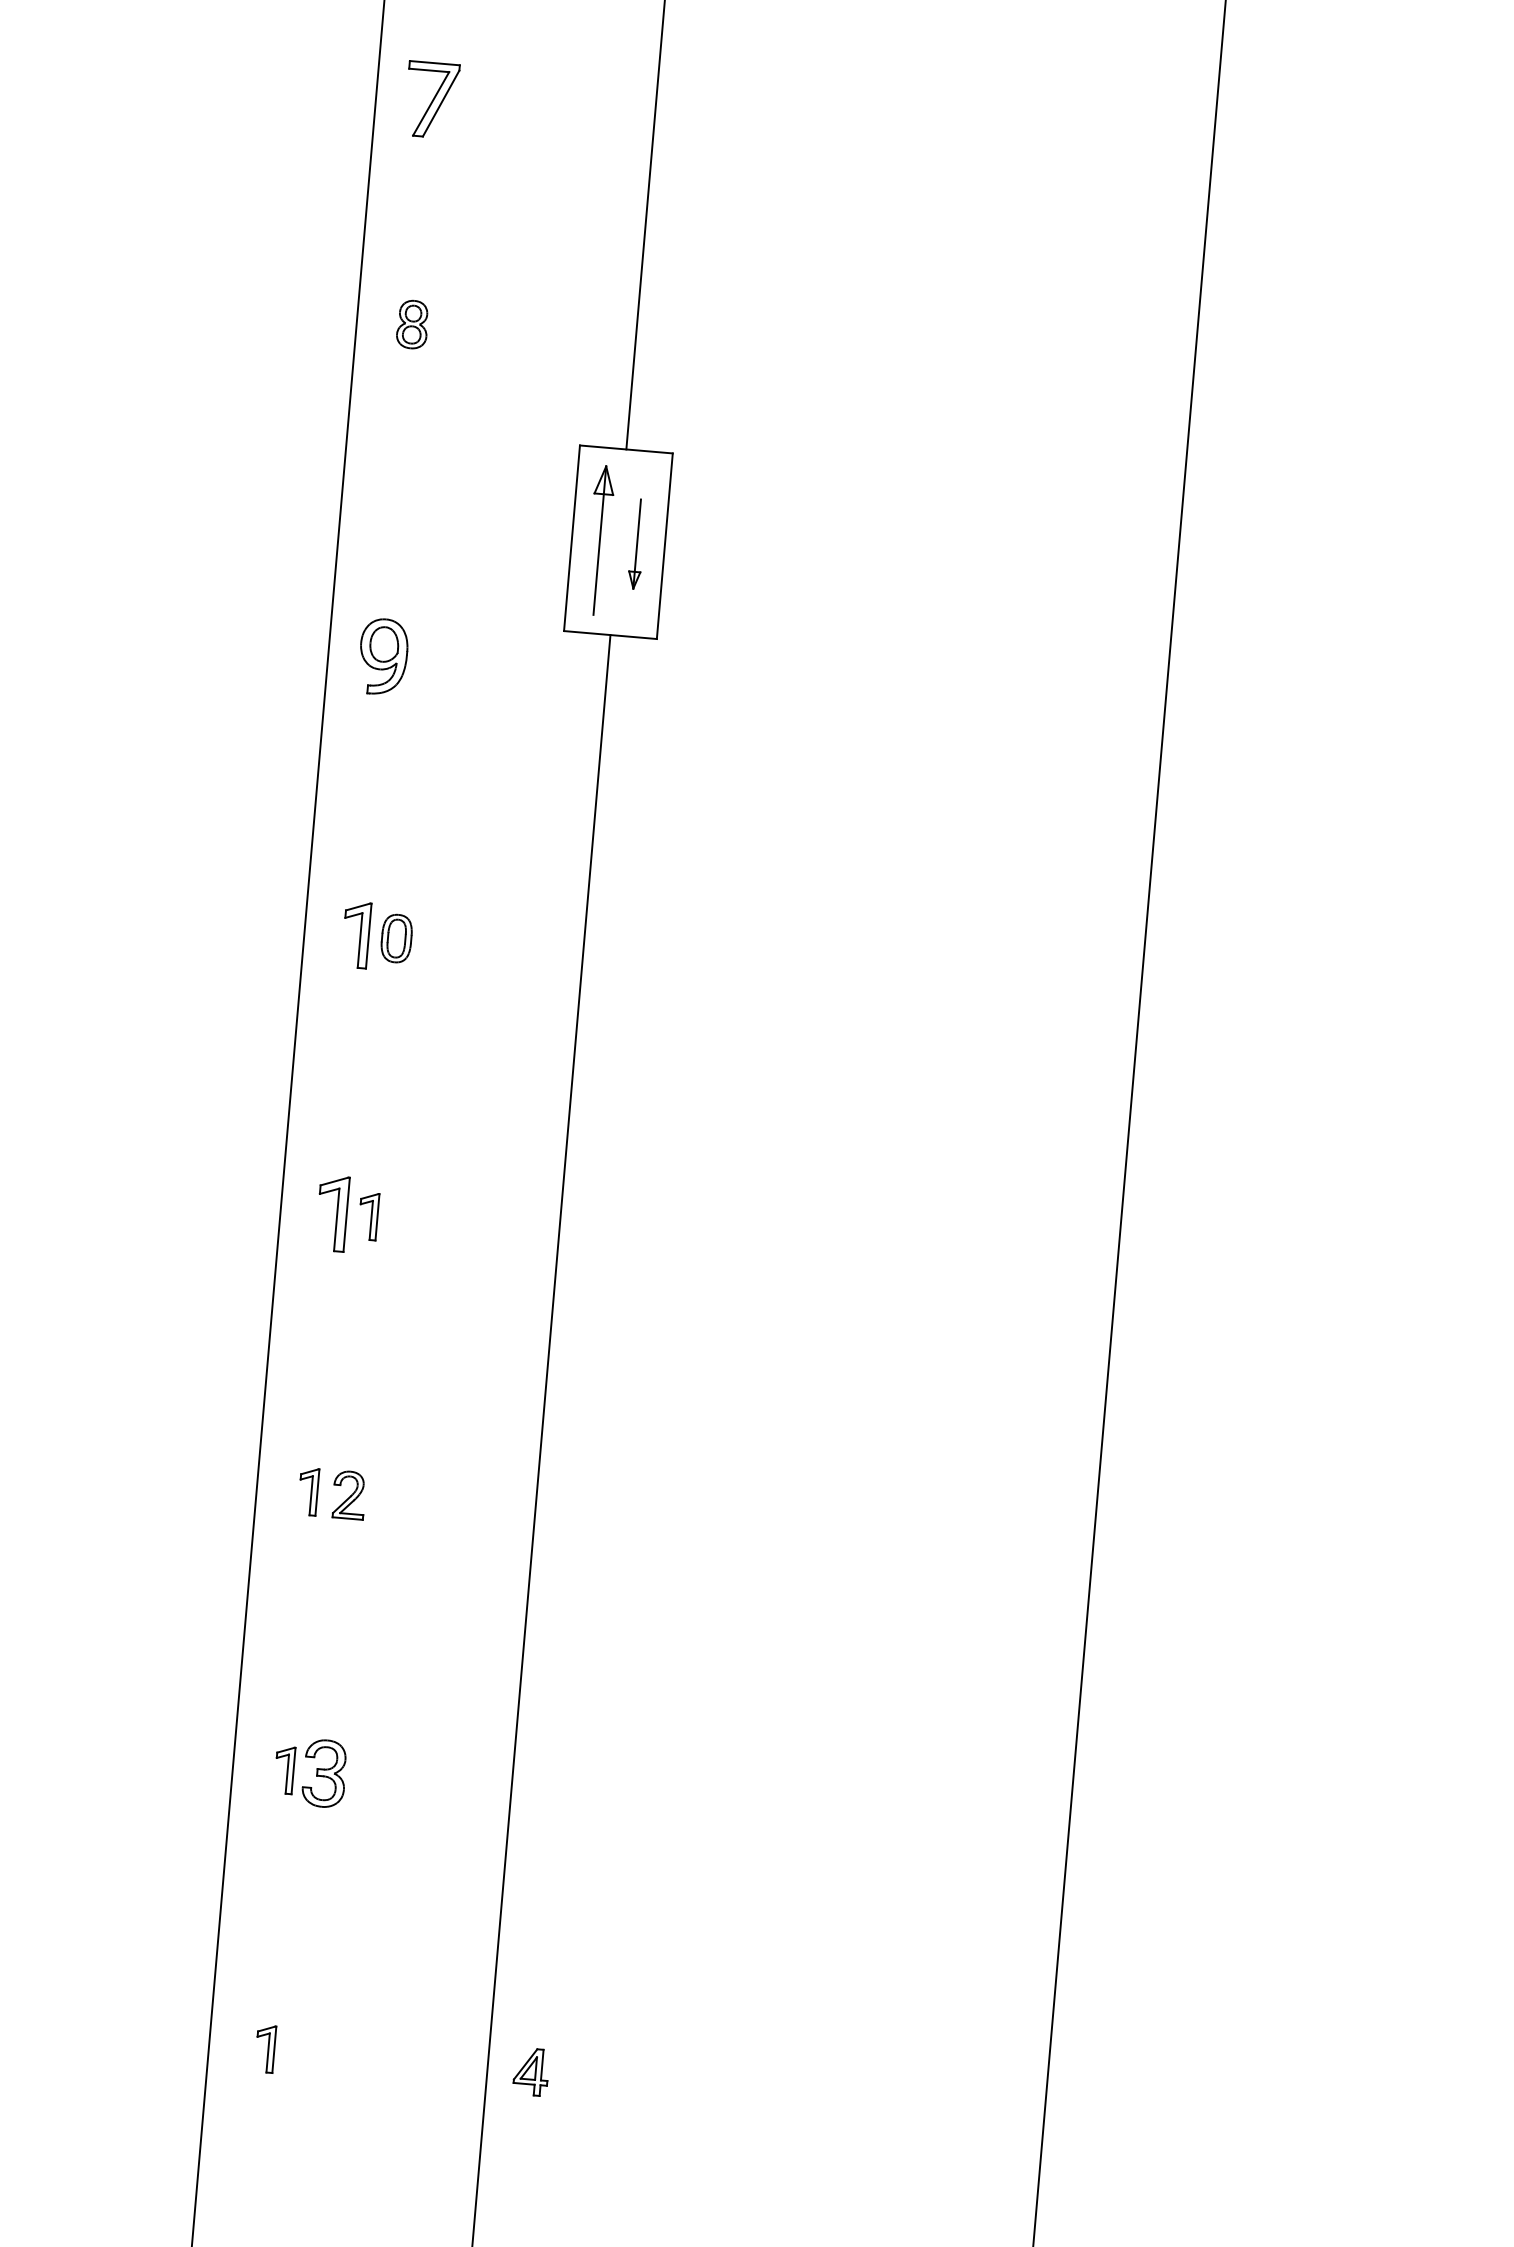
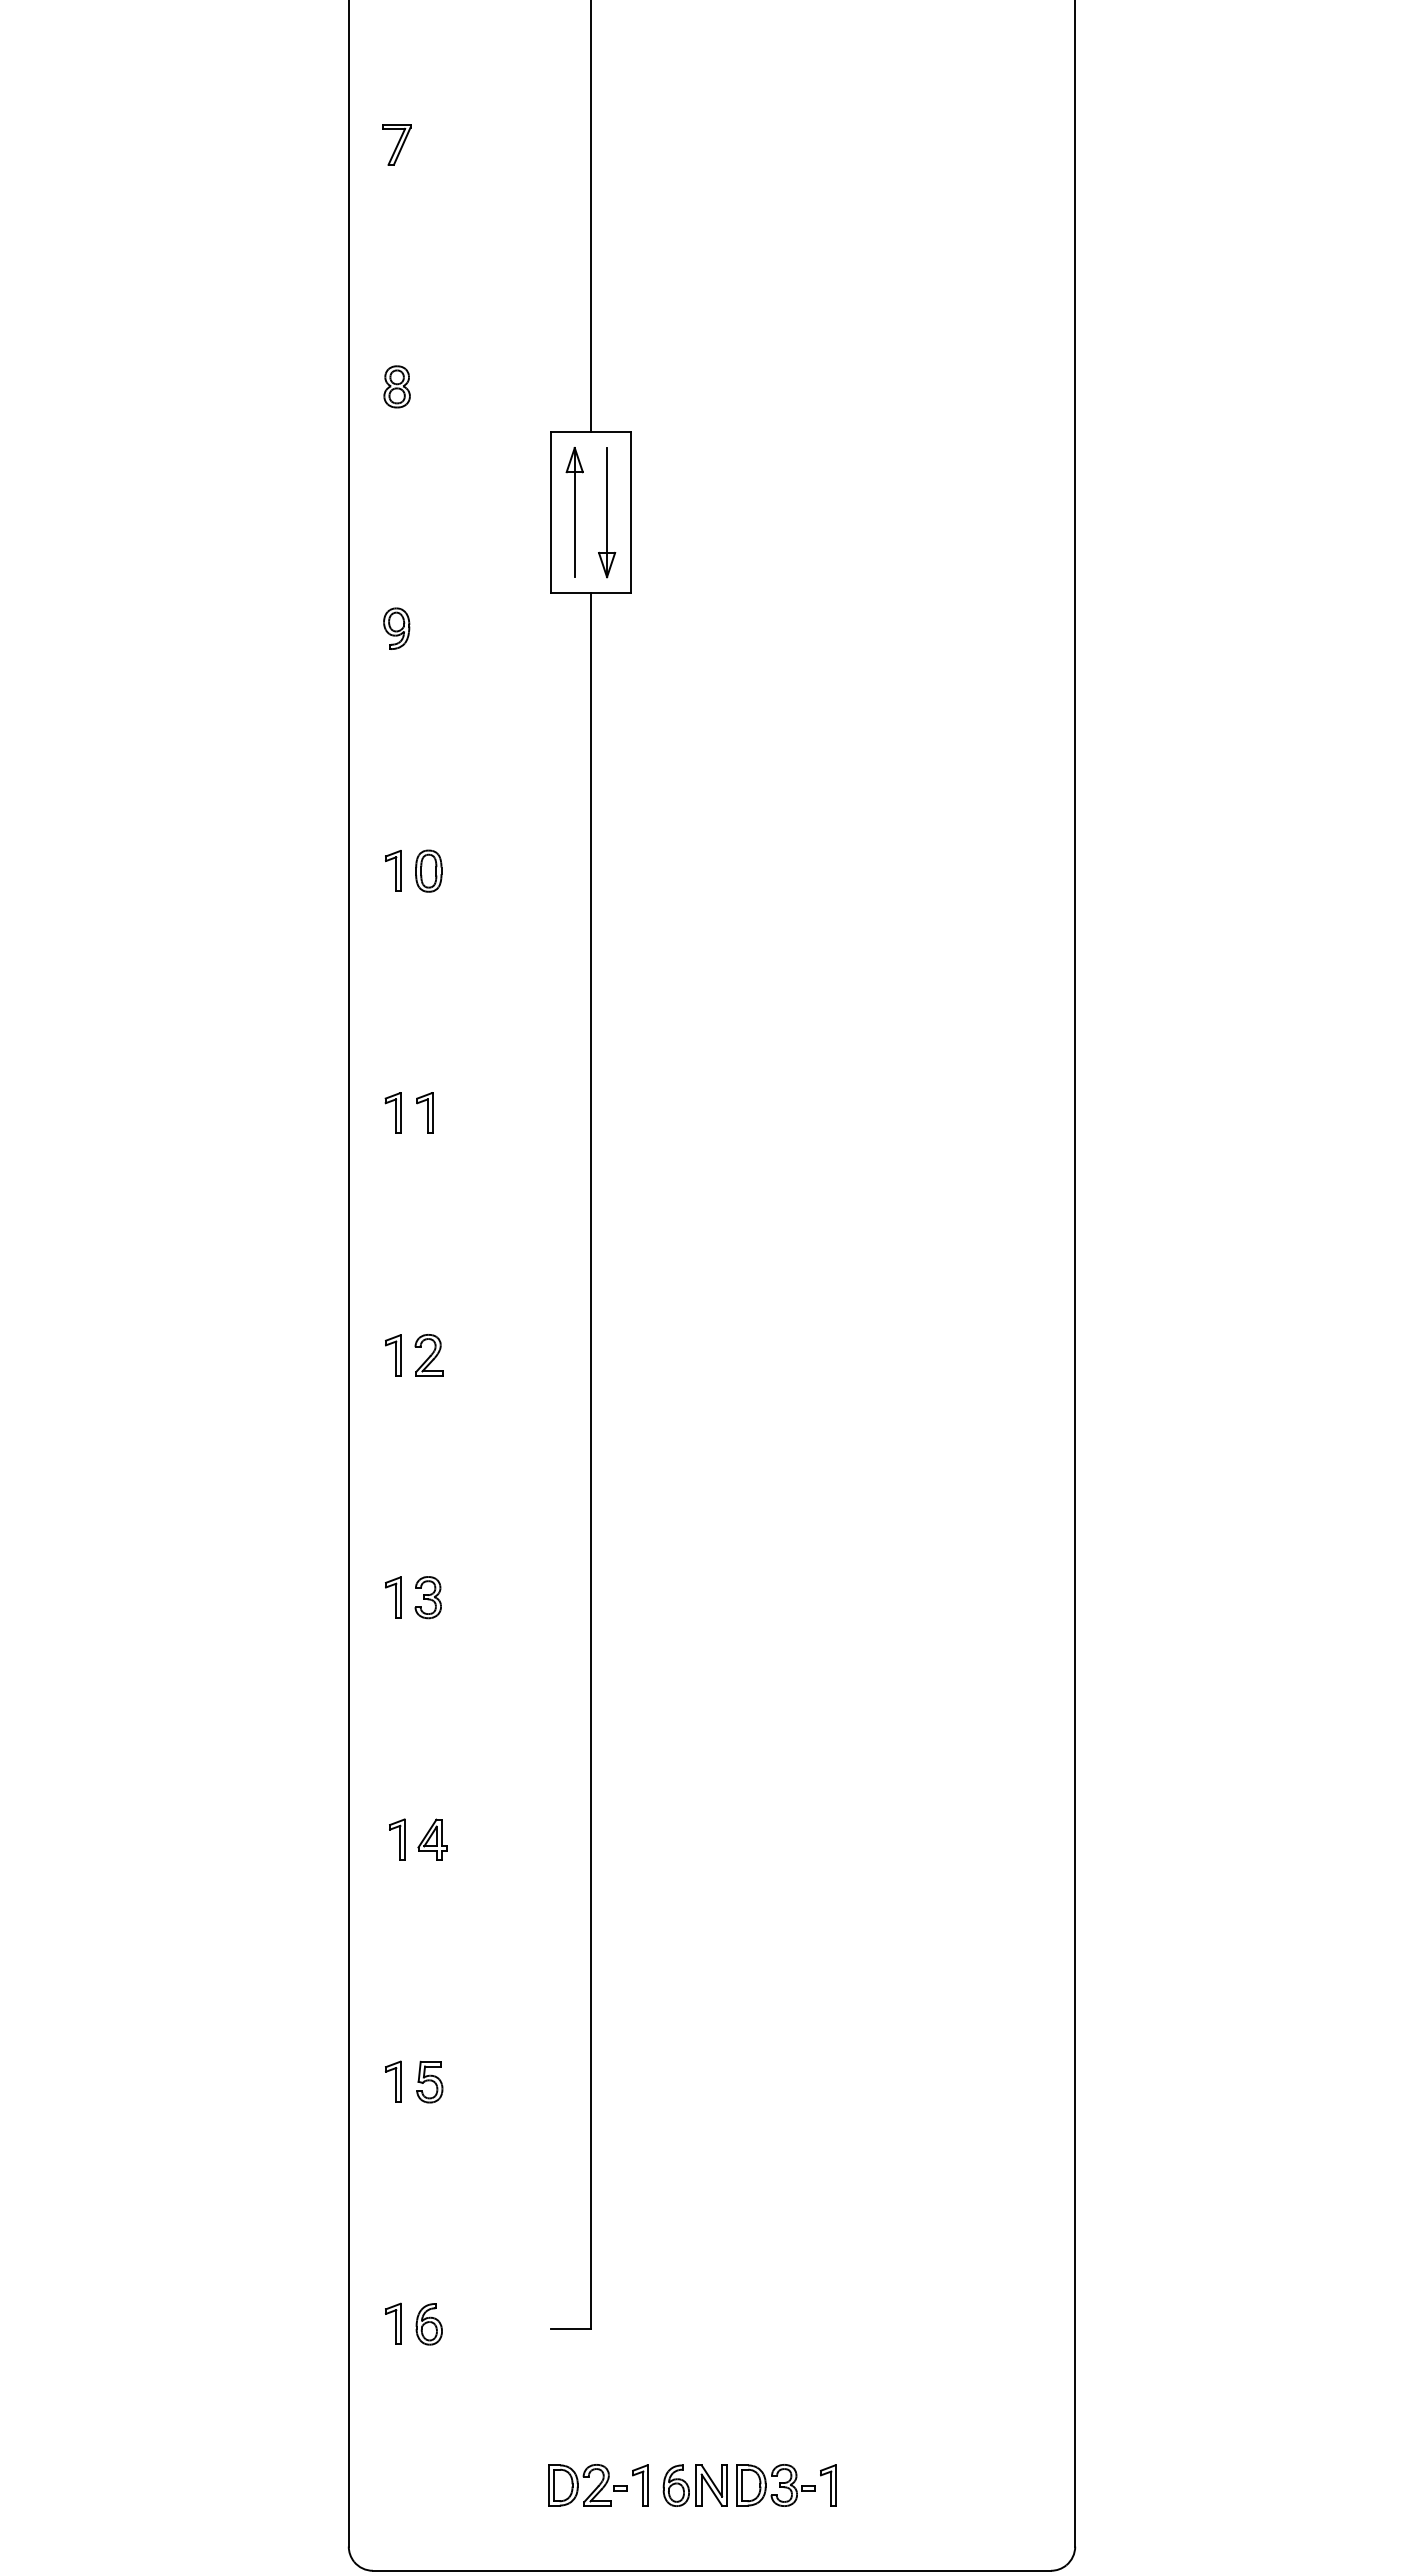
part: (431, 99) -> (396, 144), size x0.62
part: (411, 324) -> (396, 386), moved
part: (637, 543) -> (607, 512), size x1.67
part: (383, 656) -> (396, 628), size x0.62
part: (356, 934) -> (393, 870), size x0.71
part: (331, 1212) -> (392, 1112), size x0.62
part: (323, 1773) -> (427, 1597), size x0.71
part: (530, 2071) -> (432, 1839), moved

